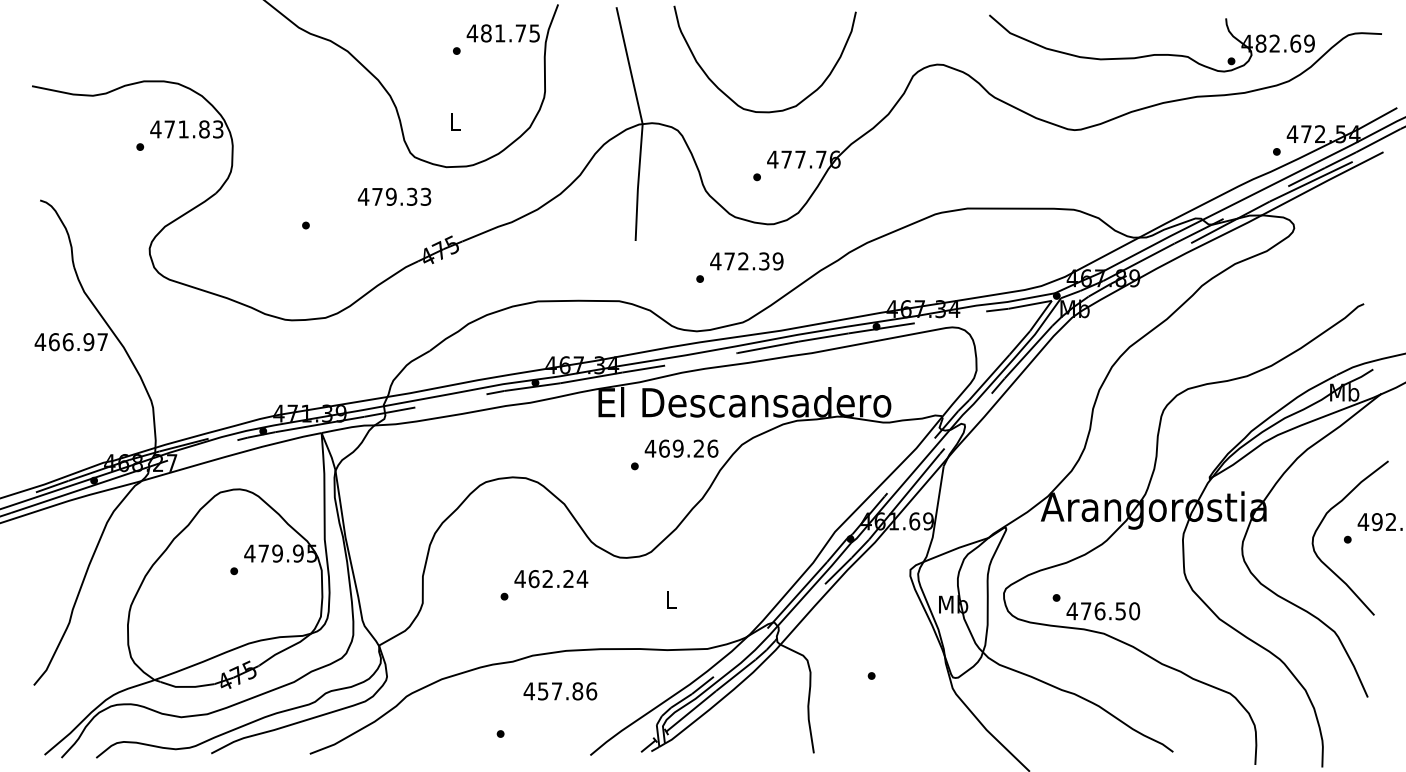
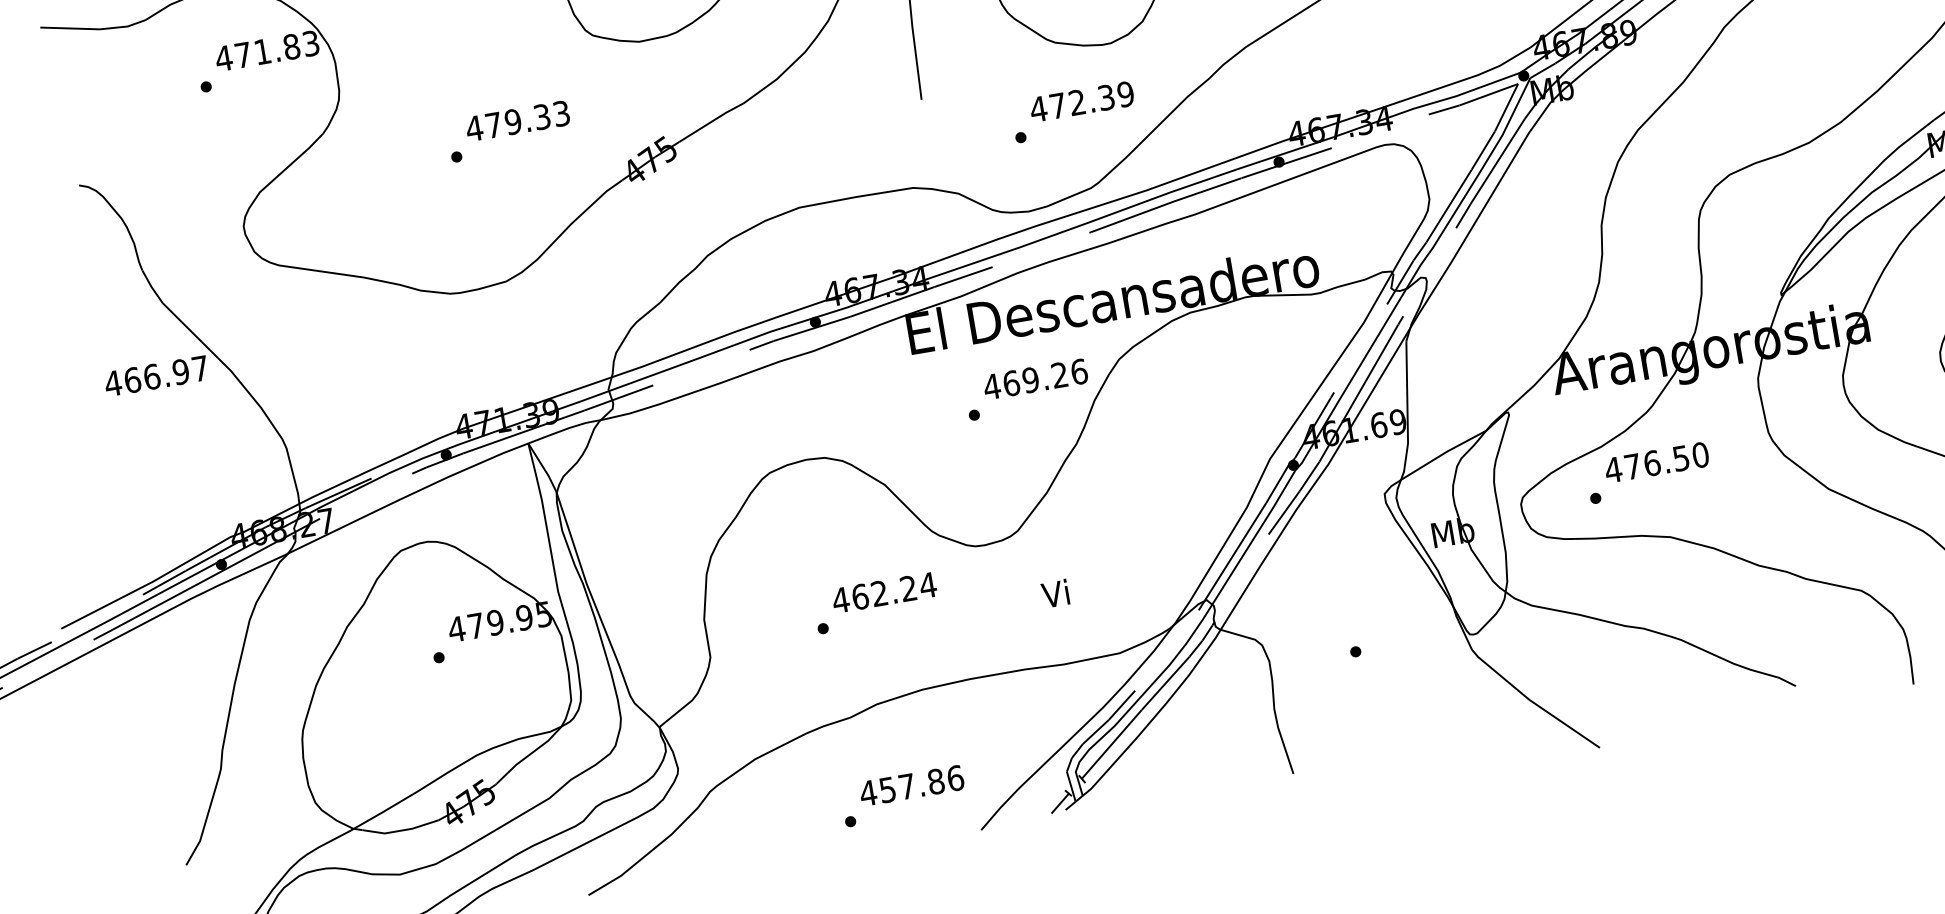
text: (394, 196) -> (517, 120), moved
text: (669, 599) -> (1054, 593), L -> Vi
text: (1103, 611) -> (1657, 462), moved
text: (560, 691) -> (911, 785), moved

